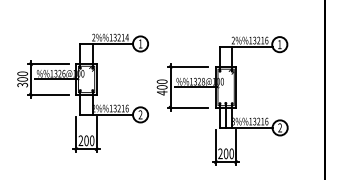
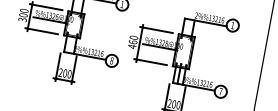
text: (161, 87) -> (132, 42), 400 -> 460
text: (140, 114) -> (111, 60), 2 -> 8
text: (280, 127) -> (221, 91), 2 -> 7

